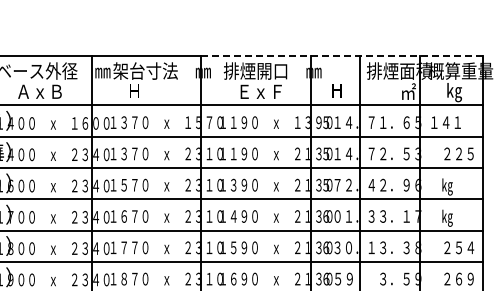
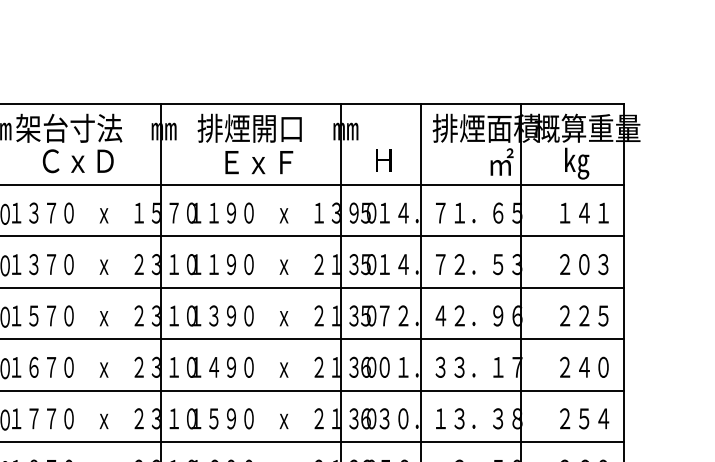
line: (342, 56) -> (392, 104), dashed -> solid
text: (150, 90) -> (77, 160), Ｈ -> ＣｘＤ
text: (445, 122) -> (583, 212), moved
text: (464, 153) -> (593, 263), ２２５ -> ２０３
text: (457, 186) -> (581, 318), ㎏ -> ２２５
text: (457, 217) -> (581, 368), ㎏ -> ２４０

